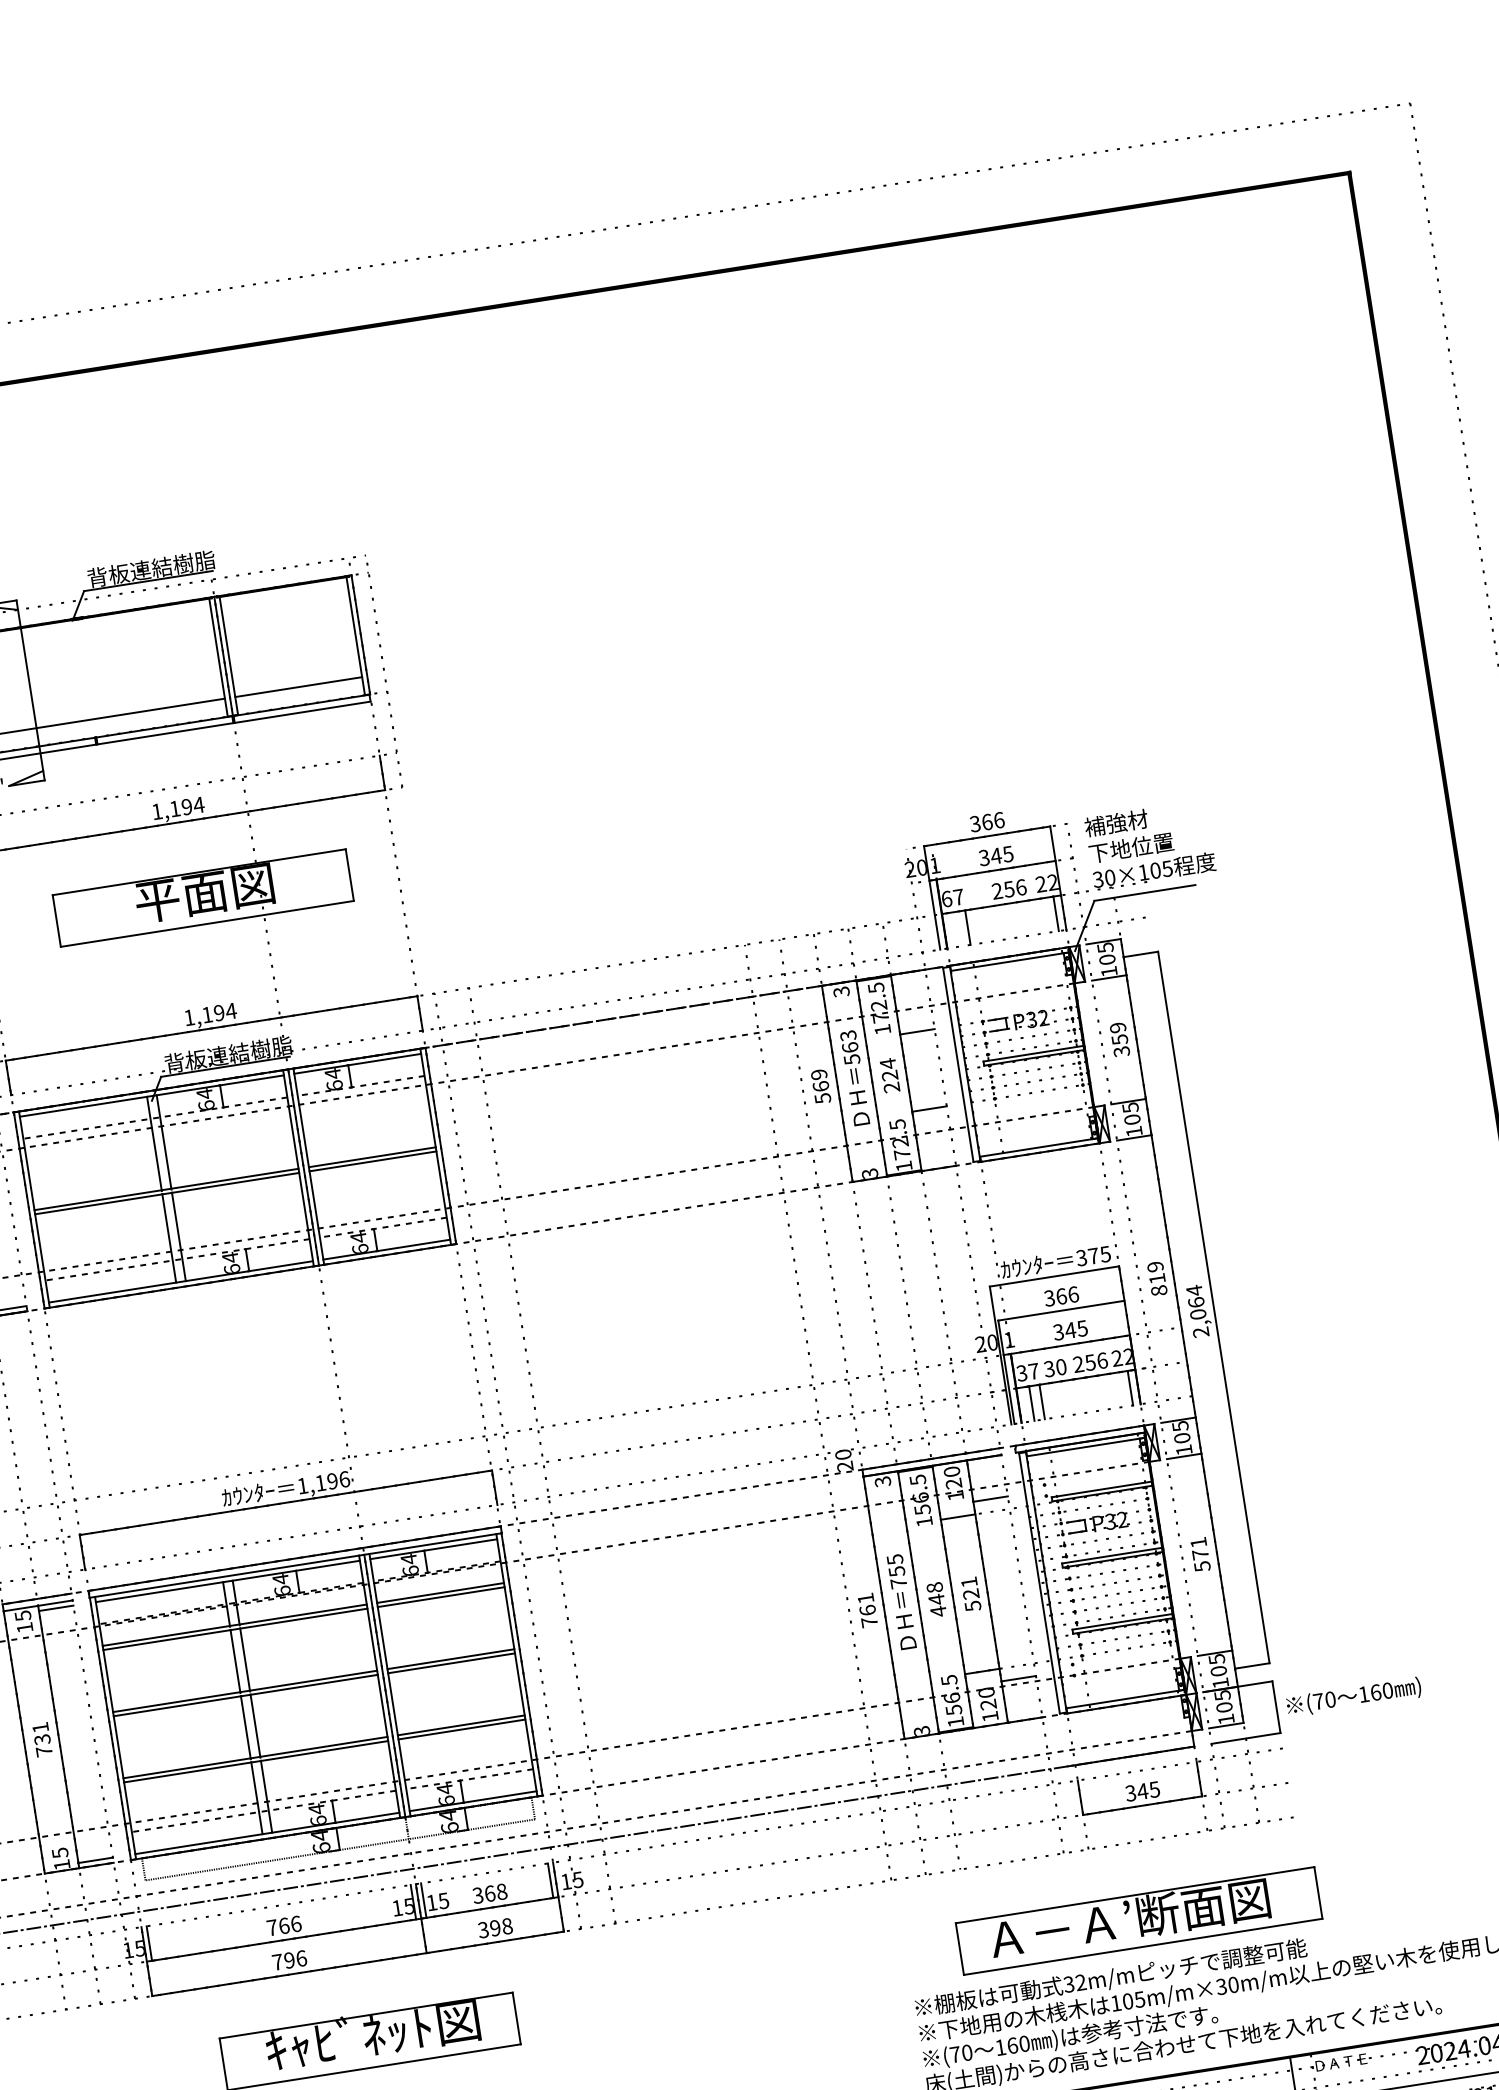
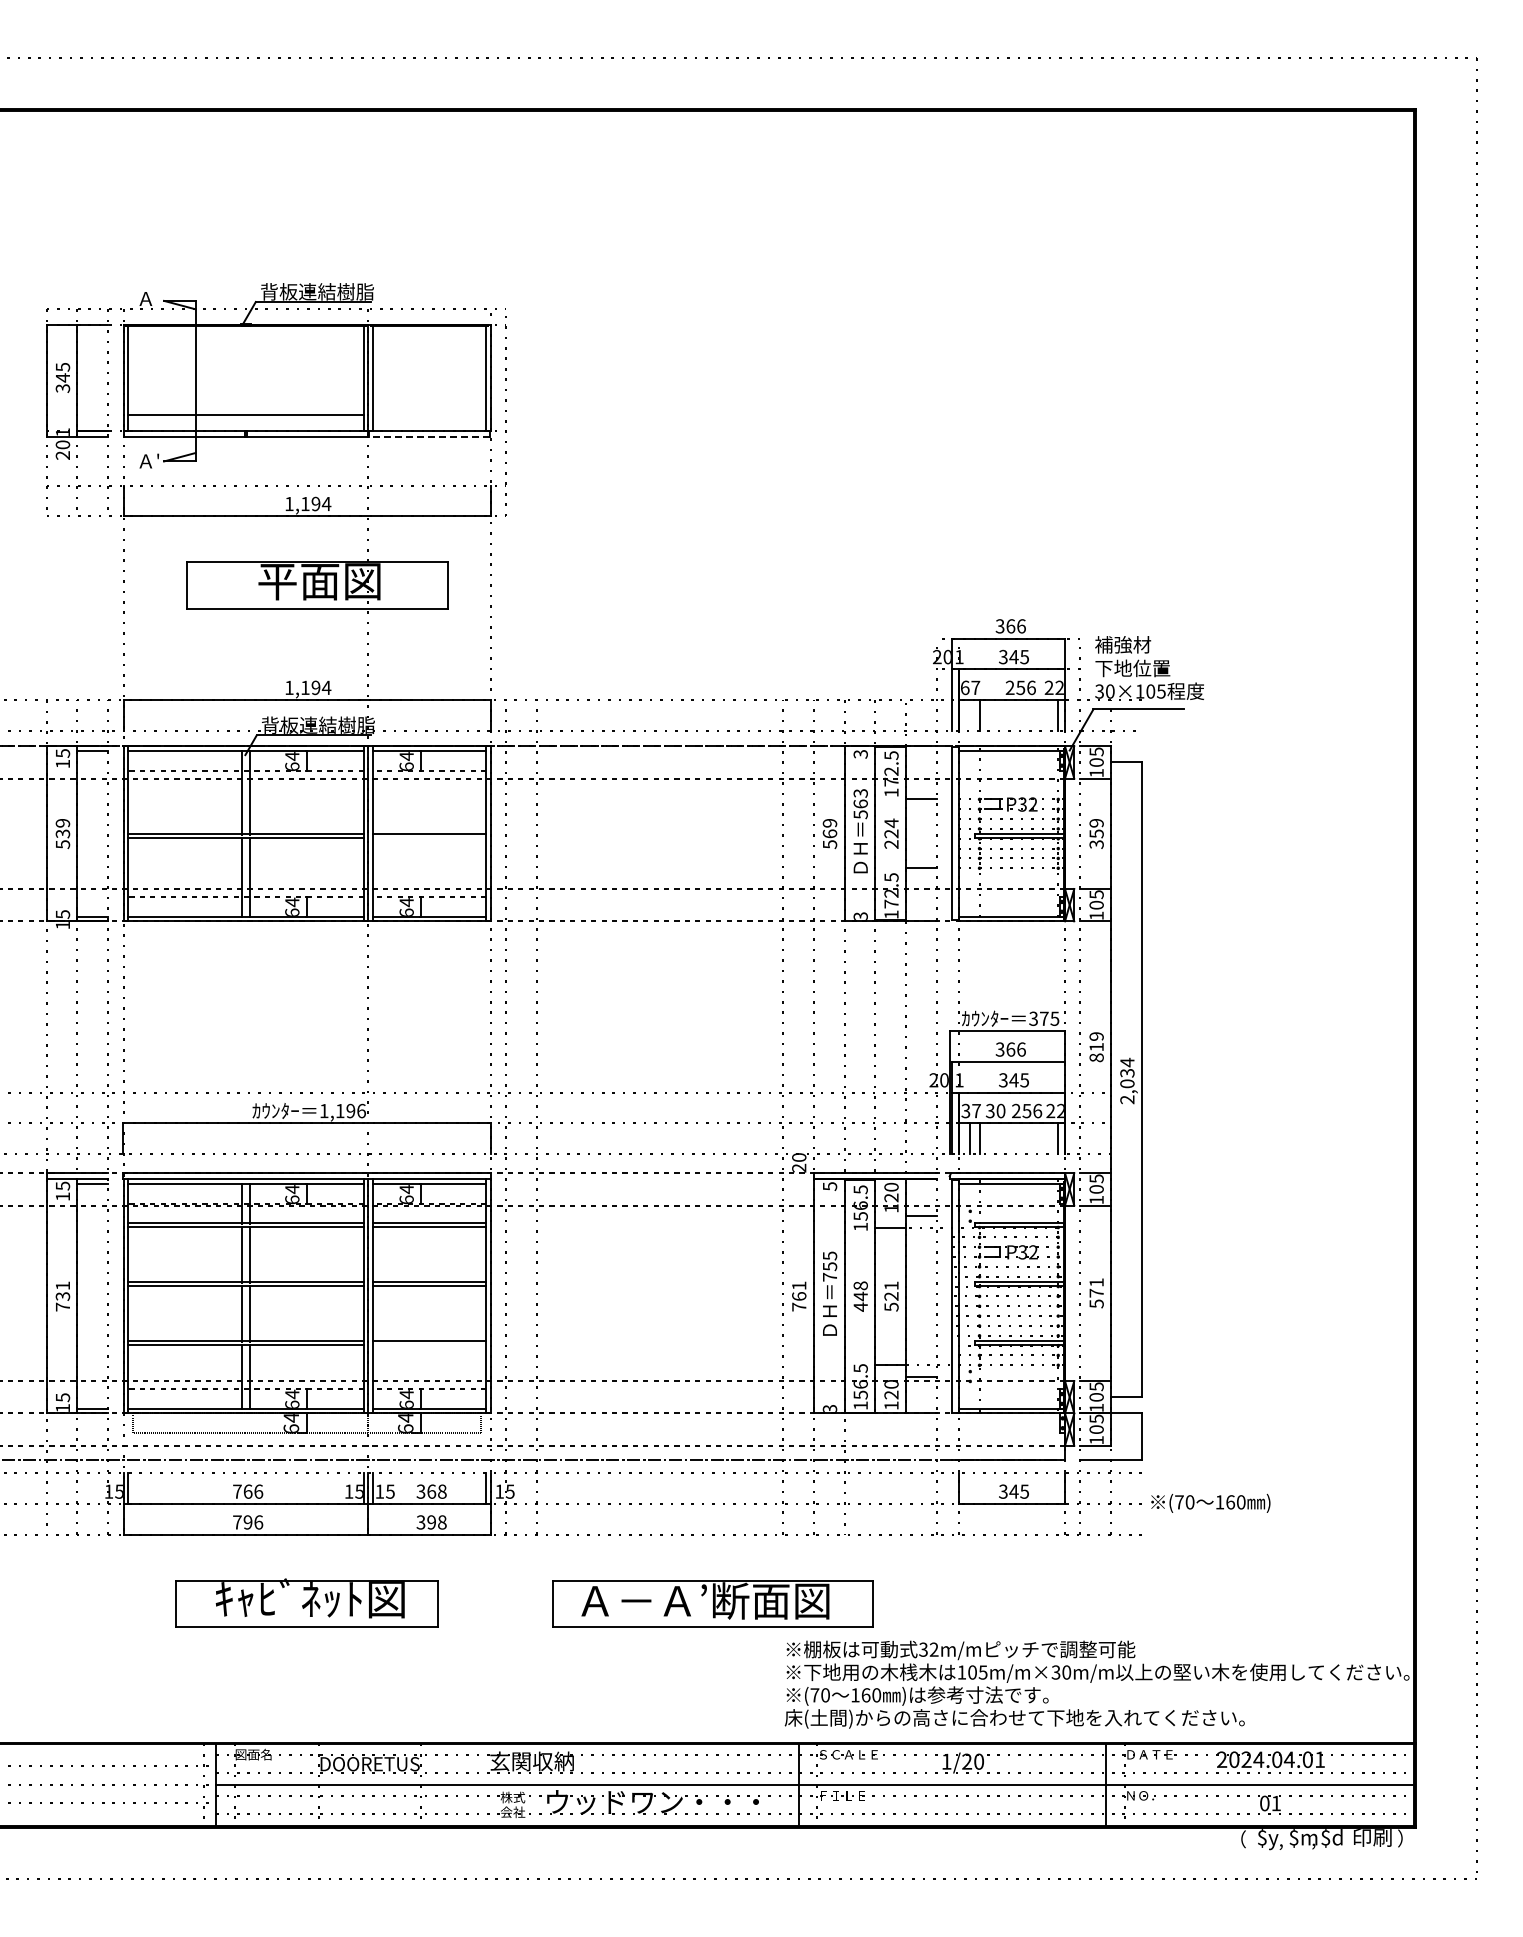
line: (298, 686) -> (429, 414), removed
line: (302, 712) -> (429, 437), solid -> dashed
line: (372, 1161) -> (429, 838), removed
text: (1196, 1301) -> (1127, 1072), 2,064 -> 2,034
text: (882, 1481) -> (829, 1186), 3 -> 5
text: (1353, 1696) -> (1210, 1502), moved
line: (461, 1729) -> (429, 1344), removed
part: (1138, 1920) -> (712, 1603), moved

